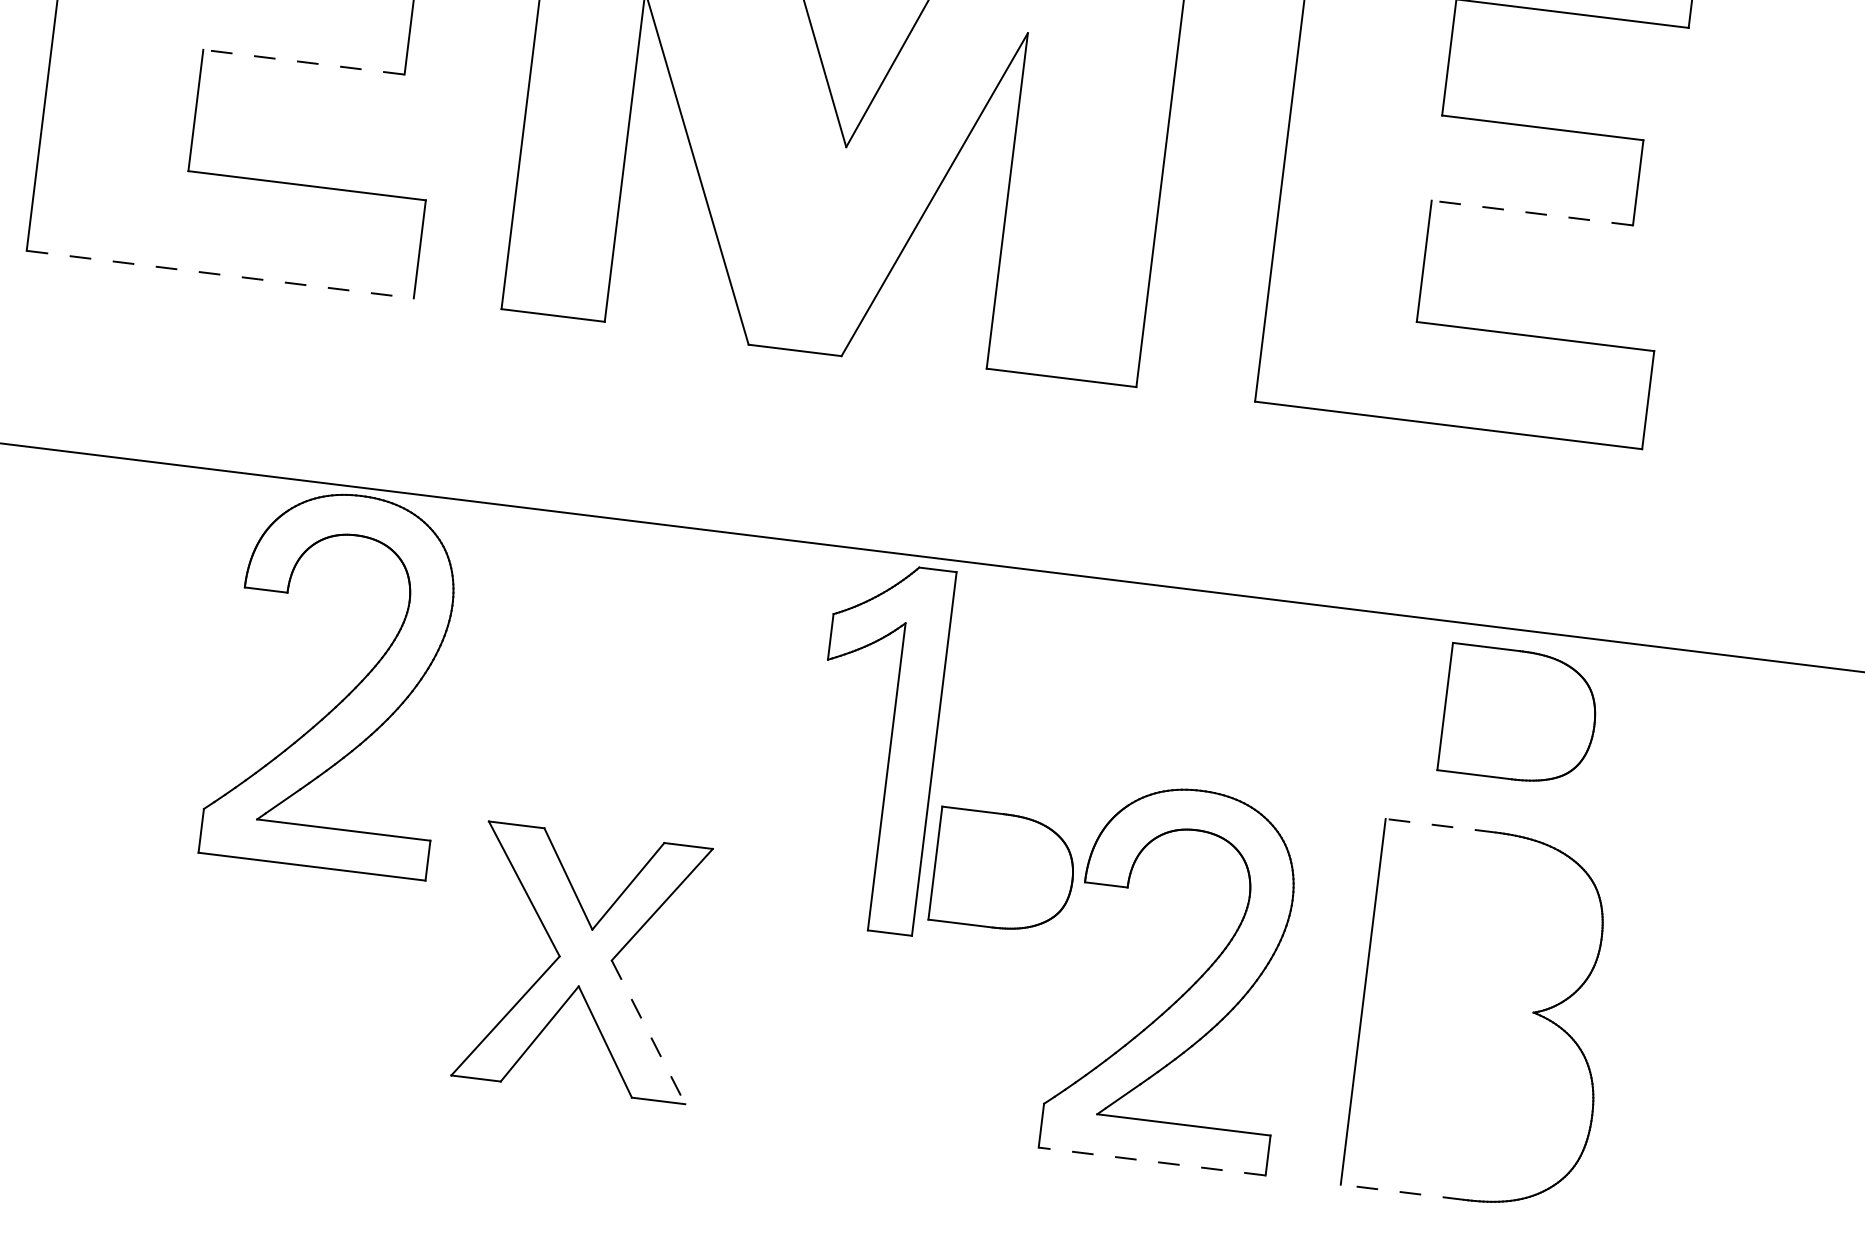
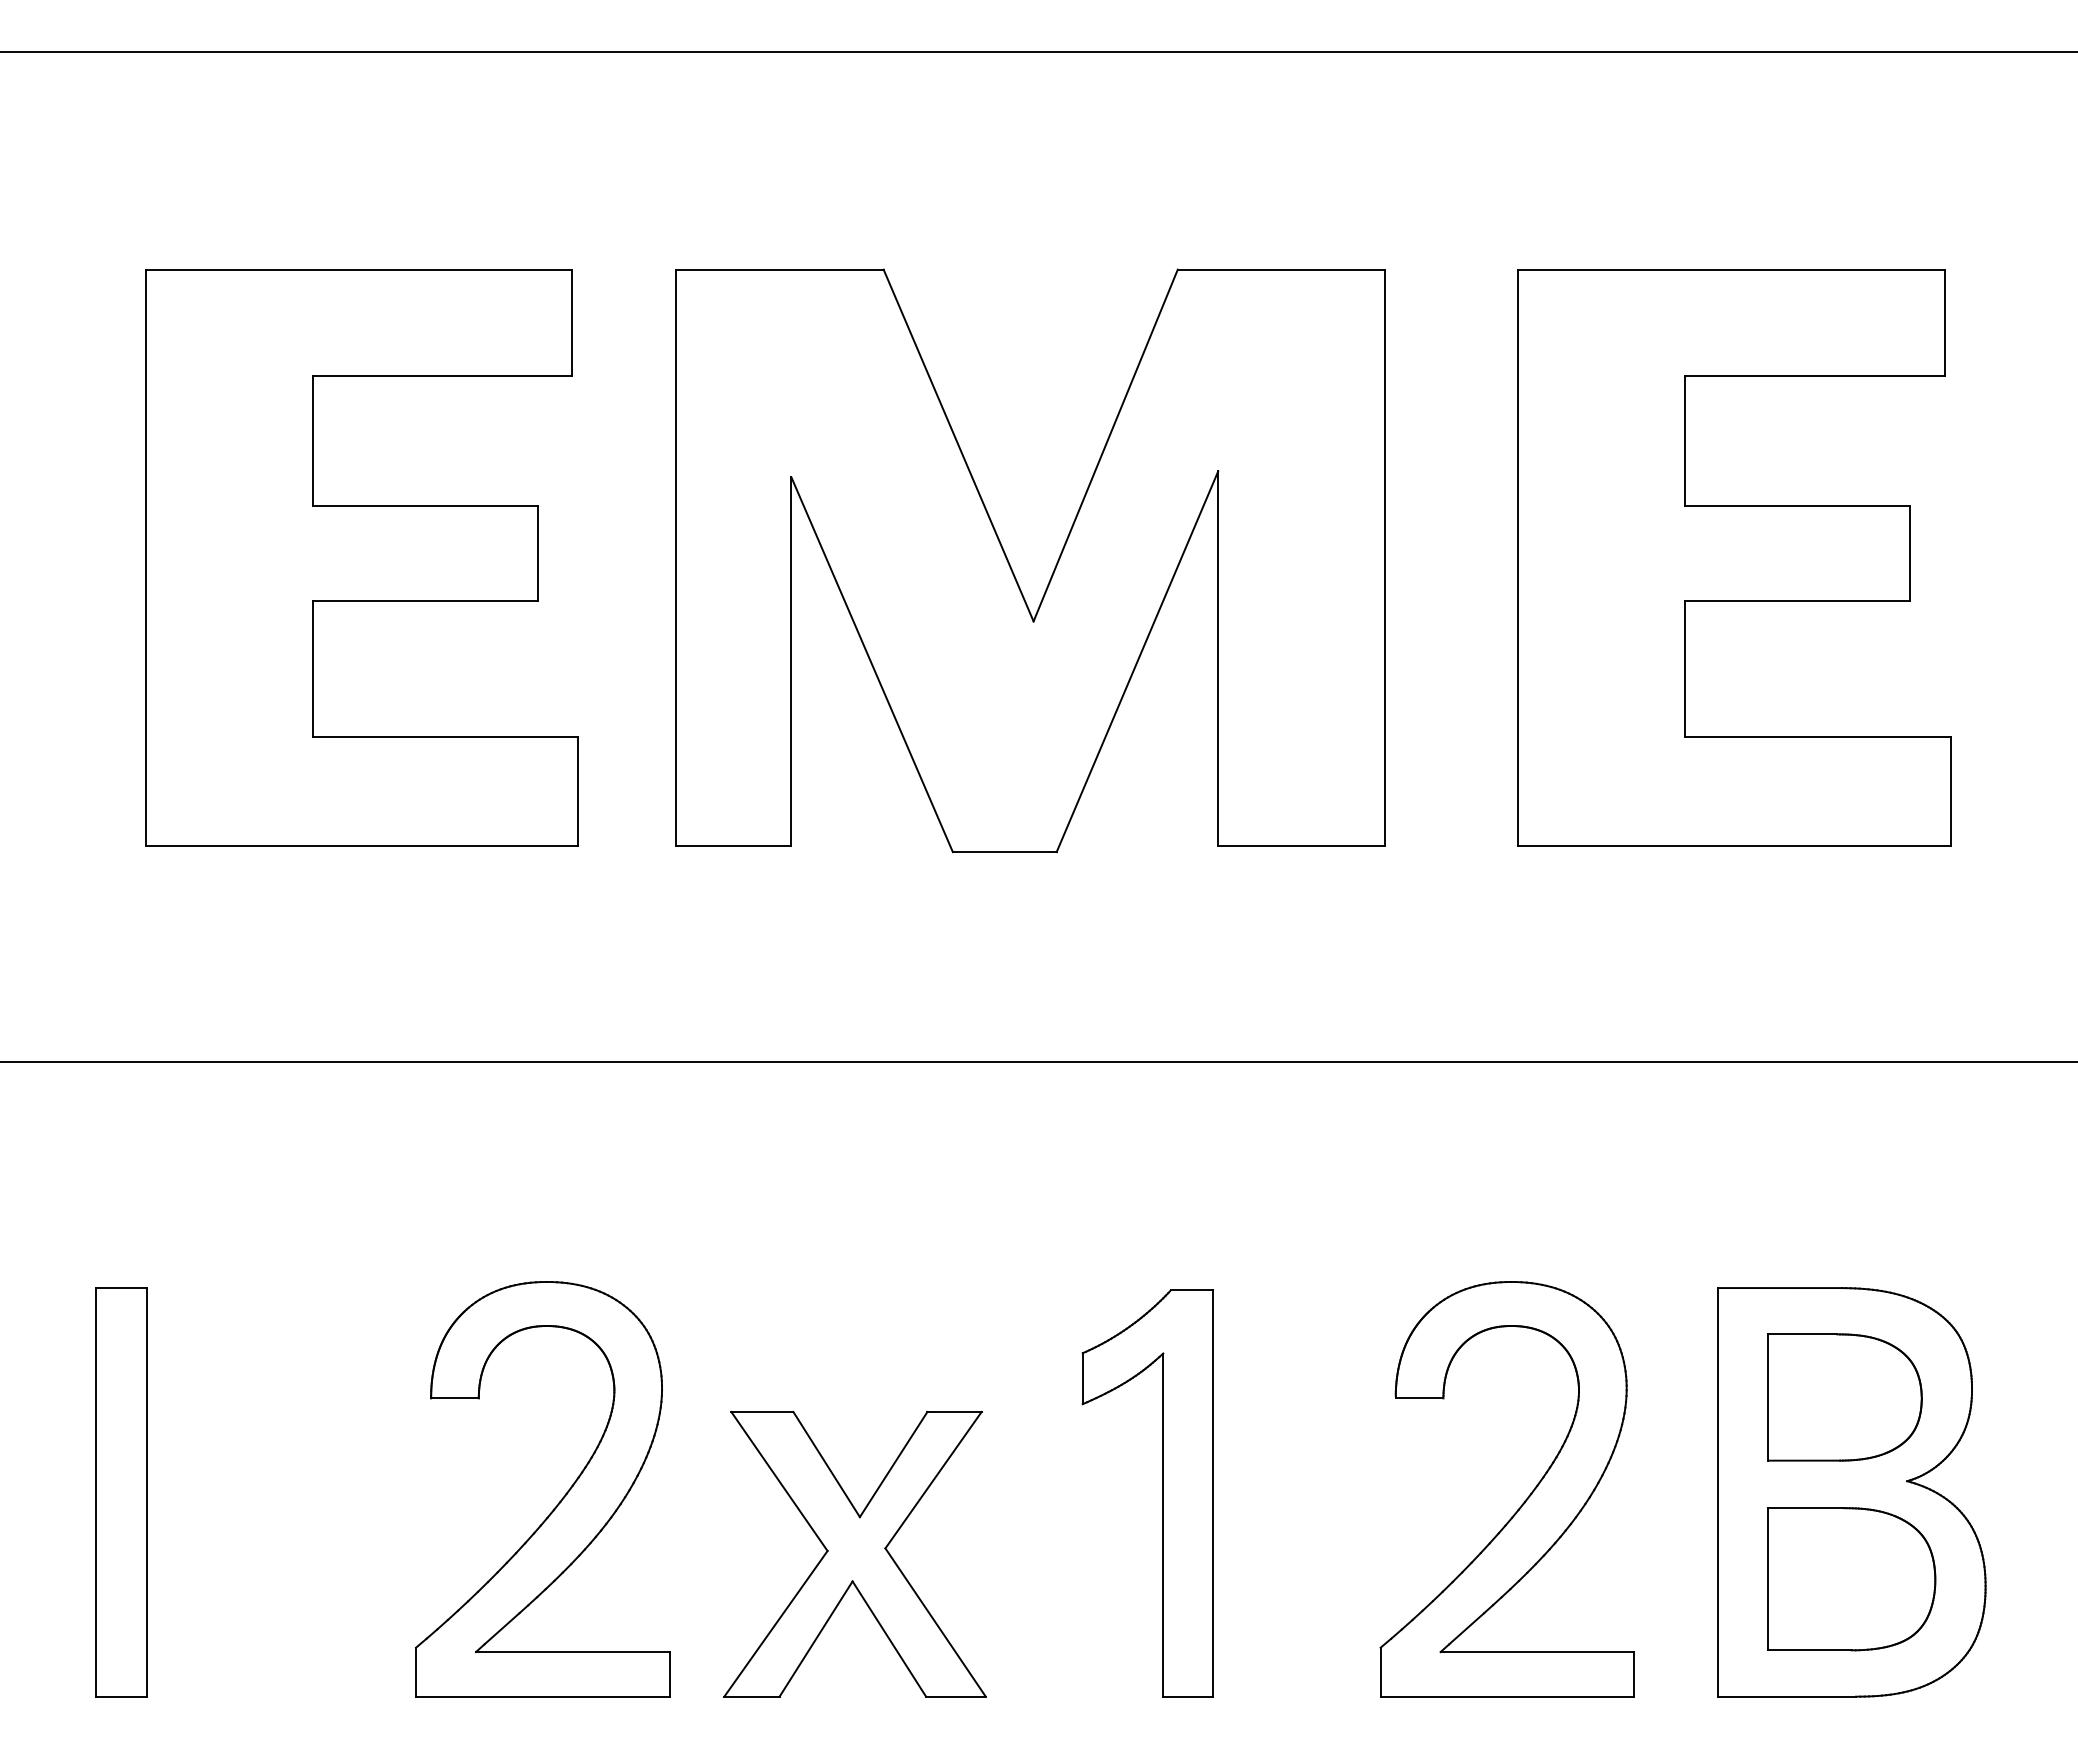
line: (303, 62) -> (424, 601), dashed -> solid
line: (1532, 213) -> (1797, 601), dashed -> solid
line: (220, 274) -> (362, 846), dashed -> solid
part: (346, 695) -> (557, 1503), moved
part: (1519, 715) -> (1851, 1579), moved
part: (889, 748) -> (1162, 1493), moved
line: (1440, 826) -> (1779, 1288), dashed -> solid
part: (1003, 871) -> (1844, 1397), moved
line: (648, 1032) -> (935, 1622), dashed -> solid
line: (1152, 1161) -> (1507, 1696), dashed -> solid
line: (1402, 1192) -> (1787, 1696), dashed -> solid

